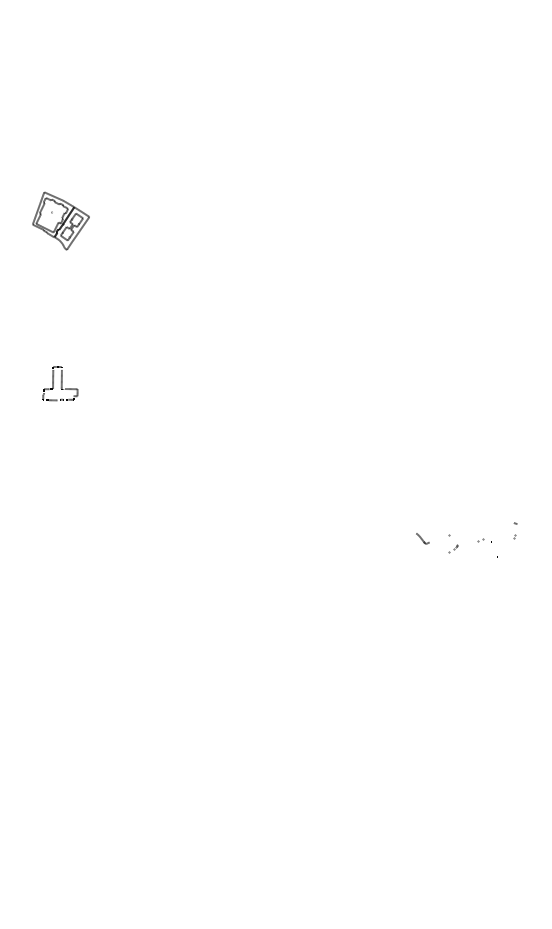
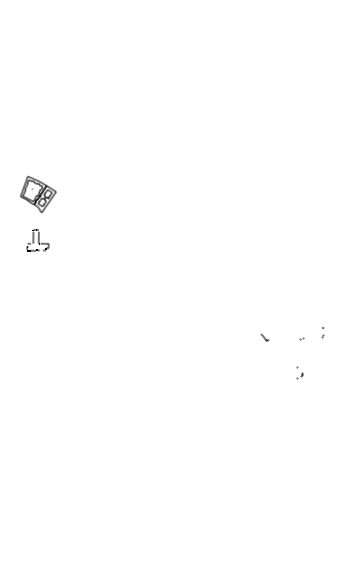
part: (61, 221) -> (38, 194), moved
part: (452, 543) -> (299, 372), moved

